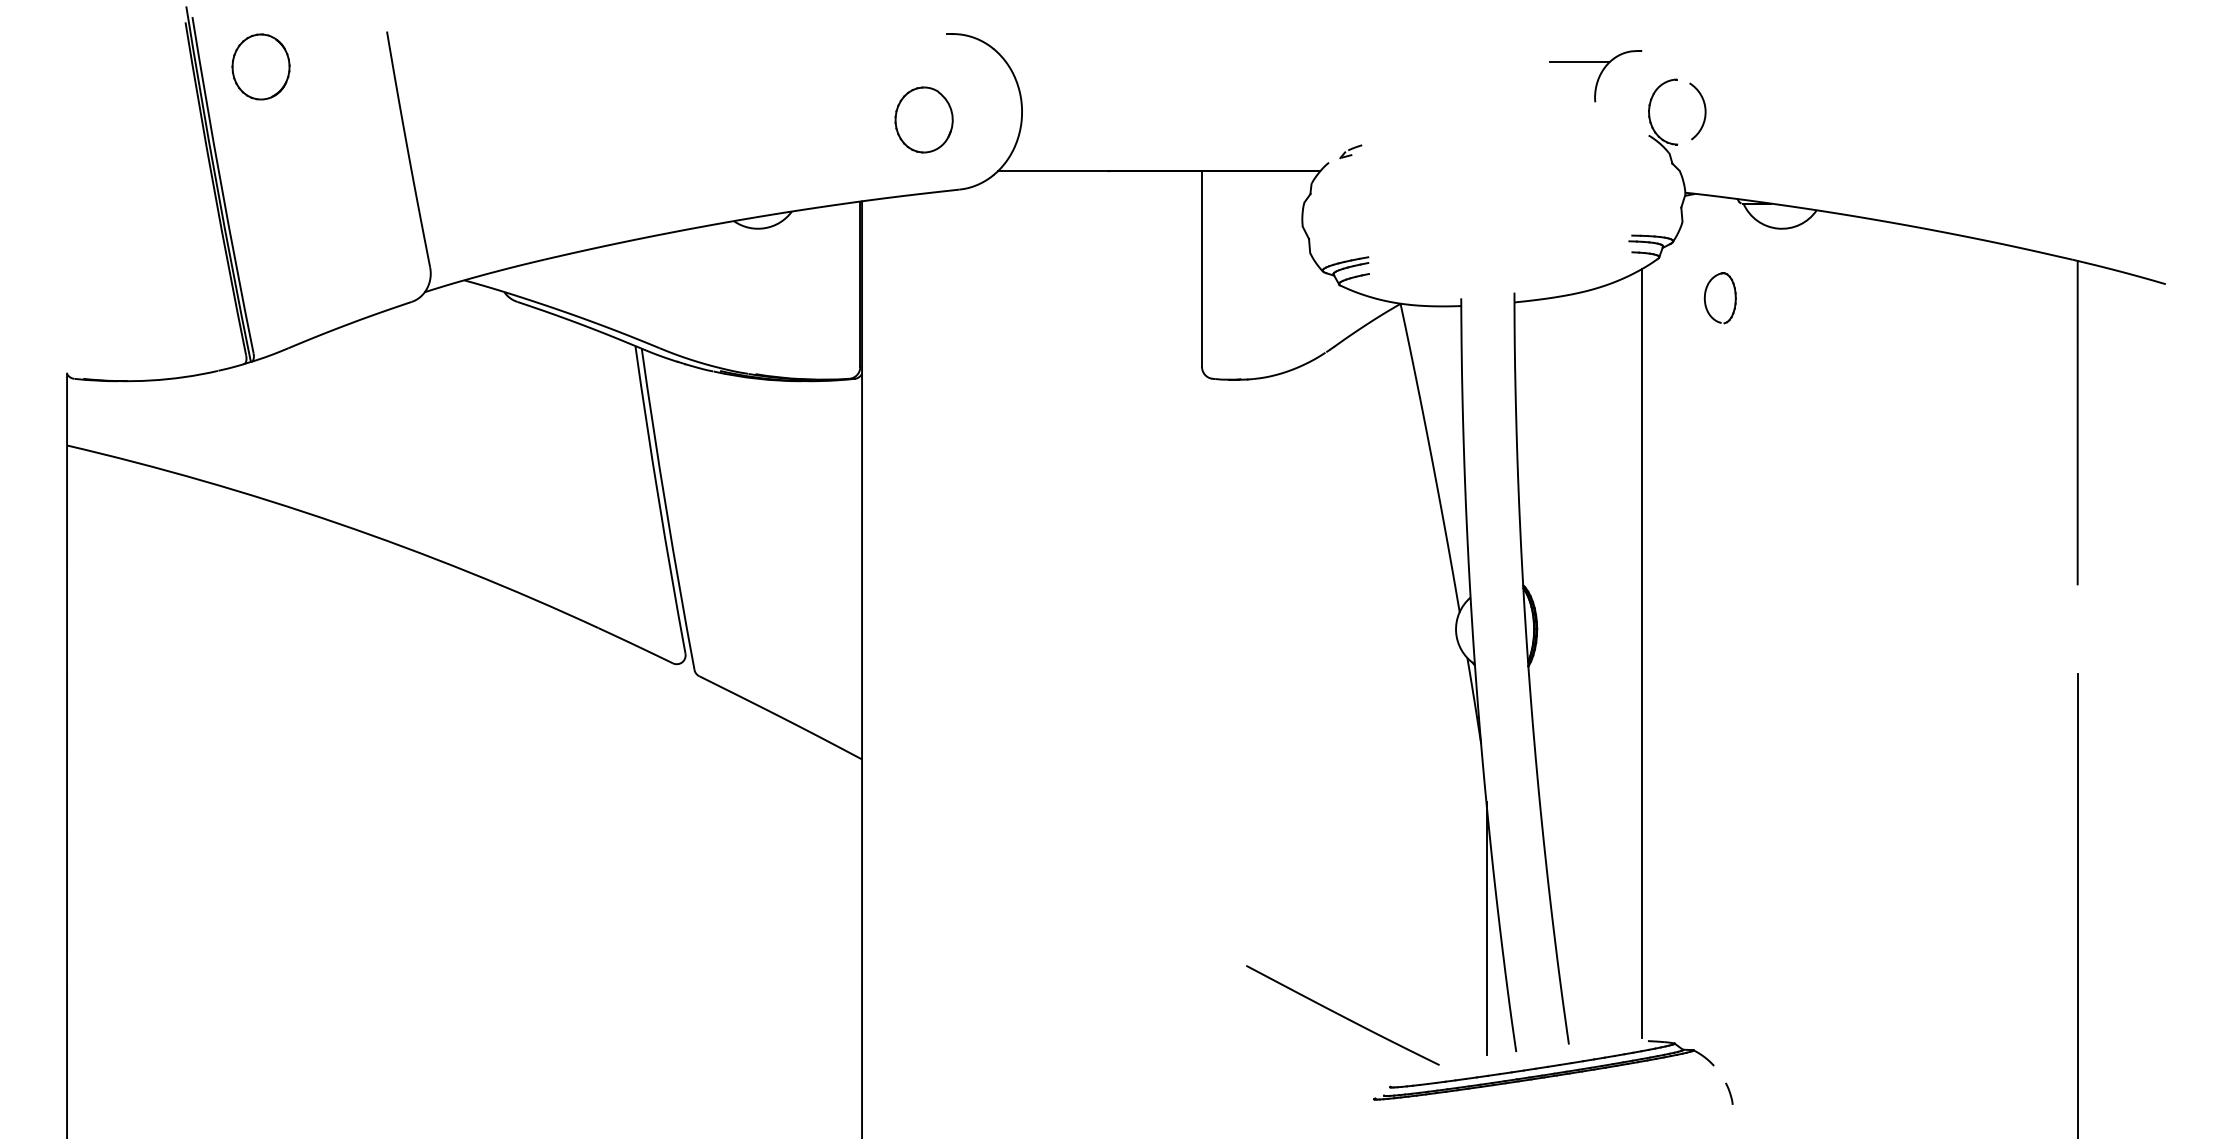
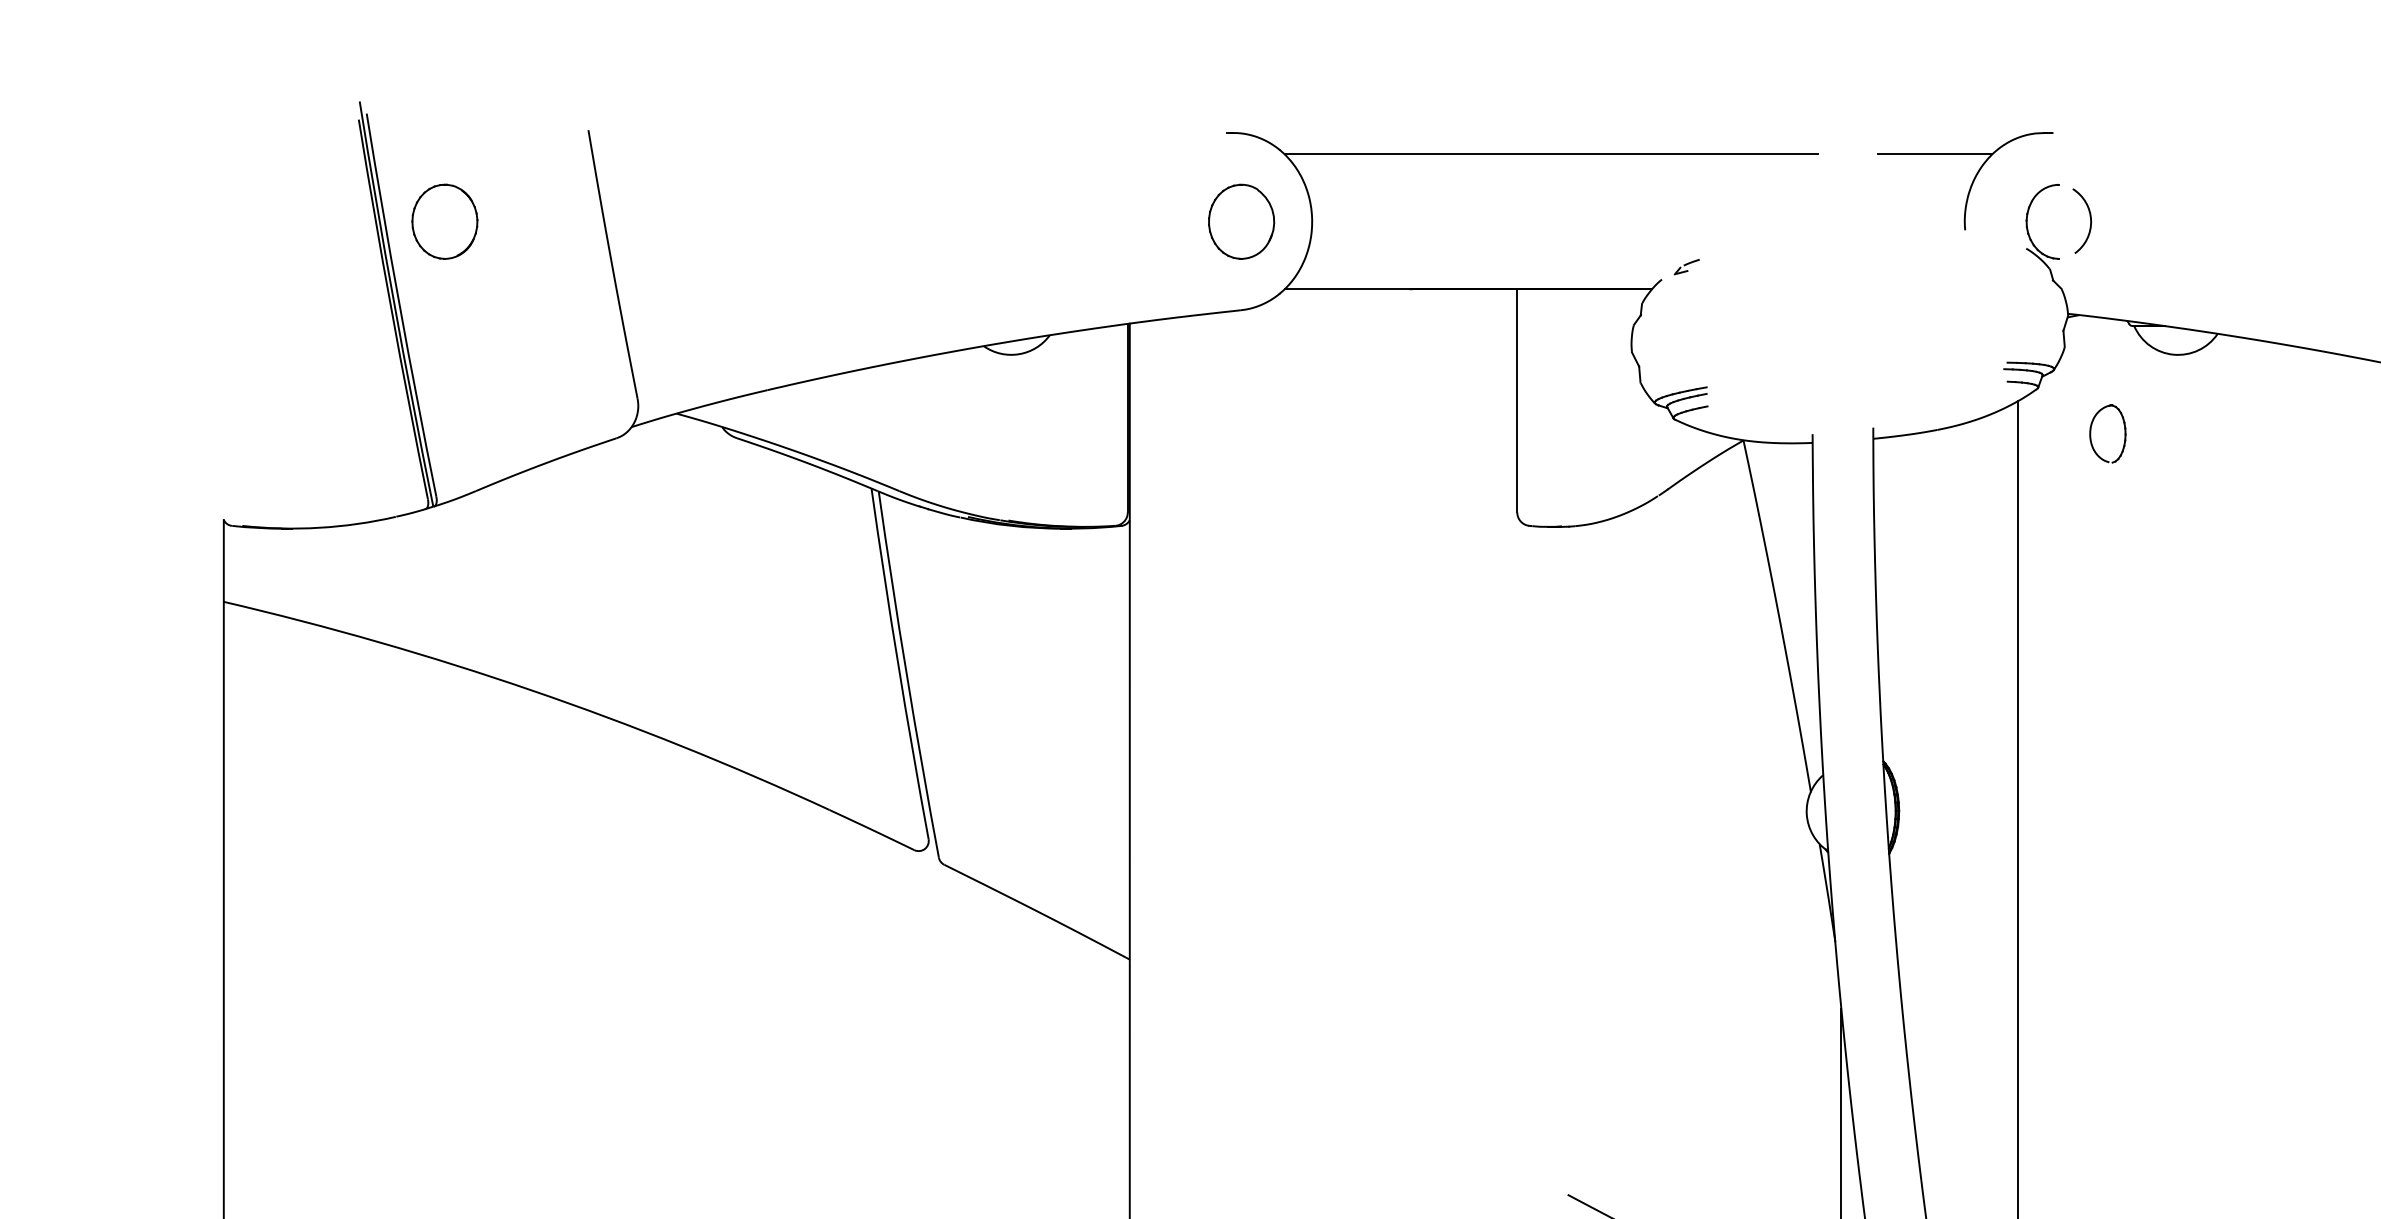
line: (1231, 52) -> (1550, 154), added
part: (260, 66) -> (444, 221), moved
part: (1595, 76) -> (1965, 181), size x1.67
part: (923, 119) -> (1240, 221), moved

